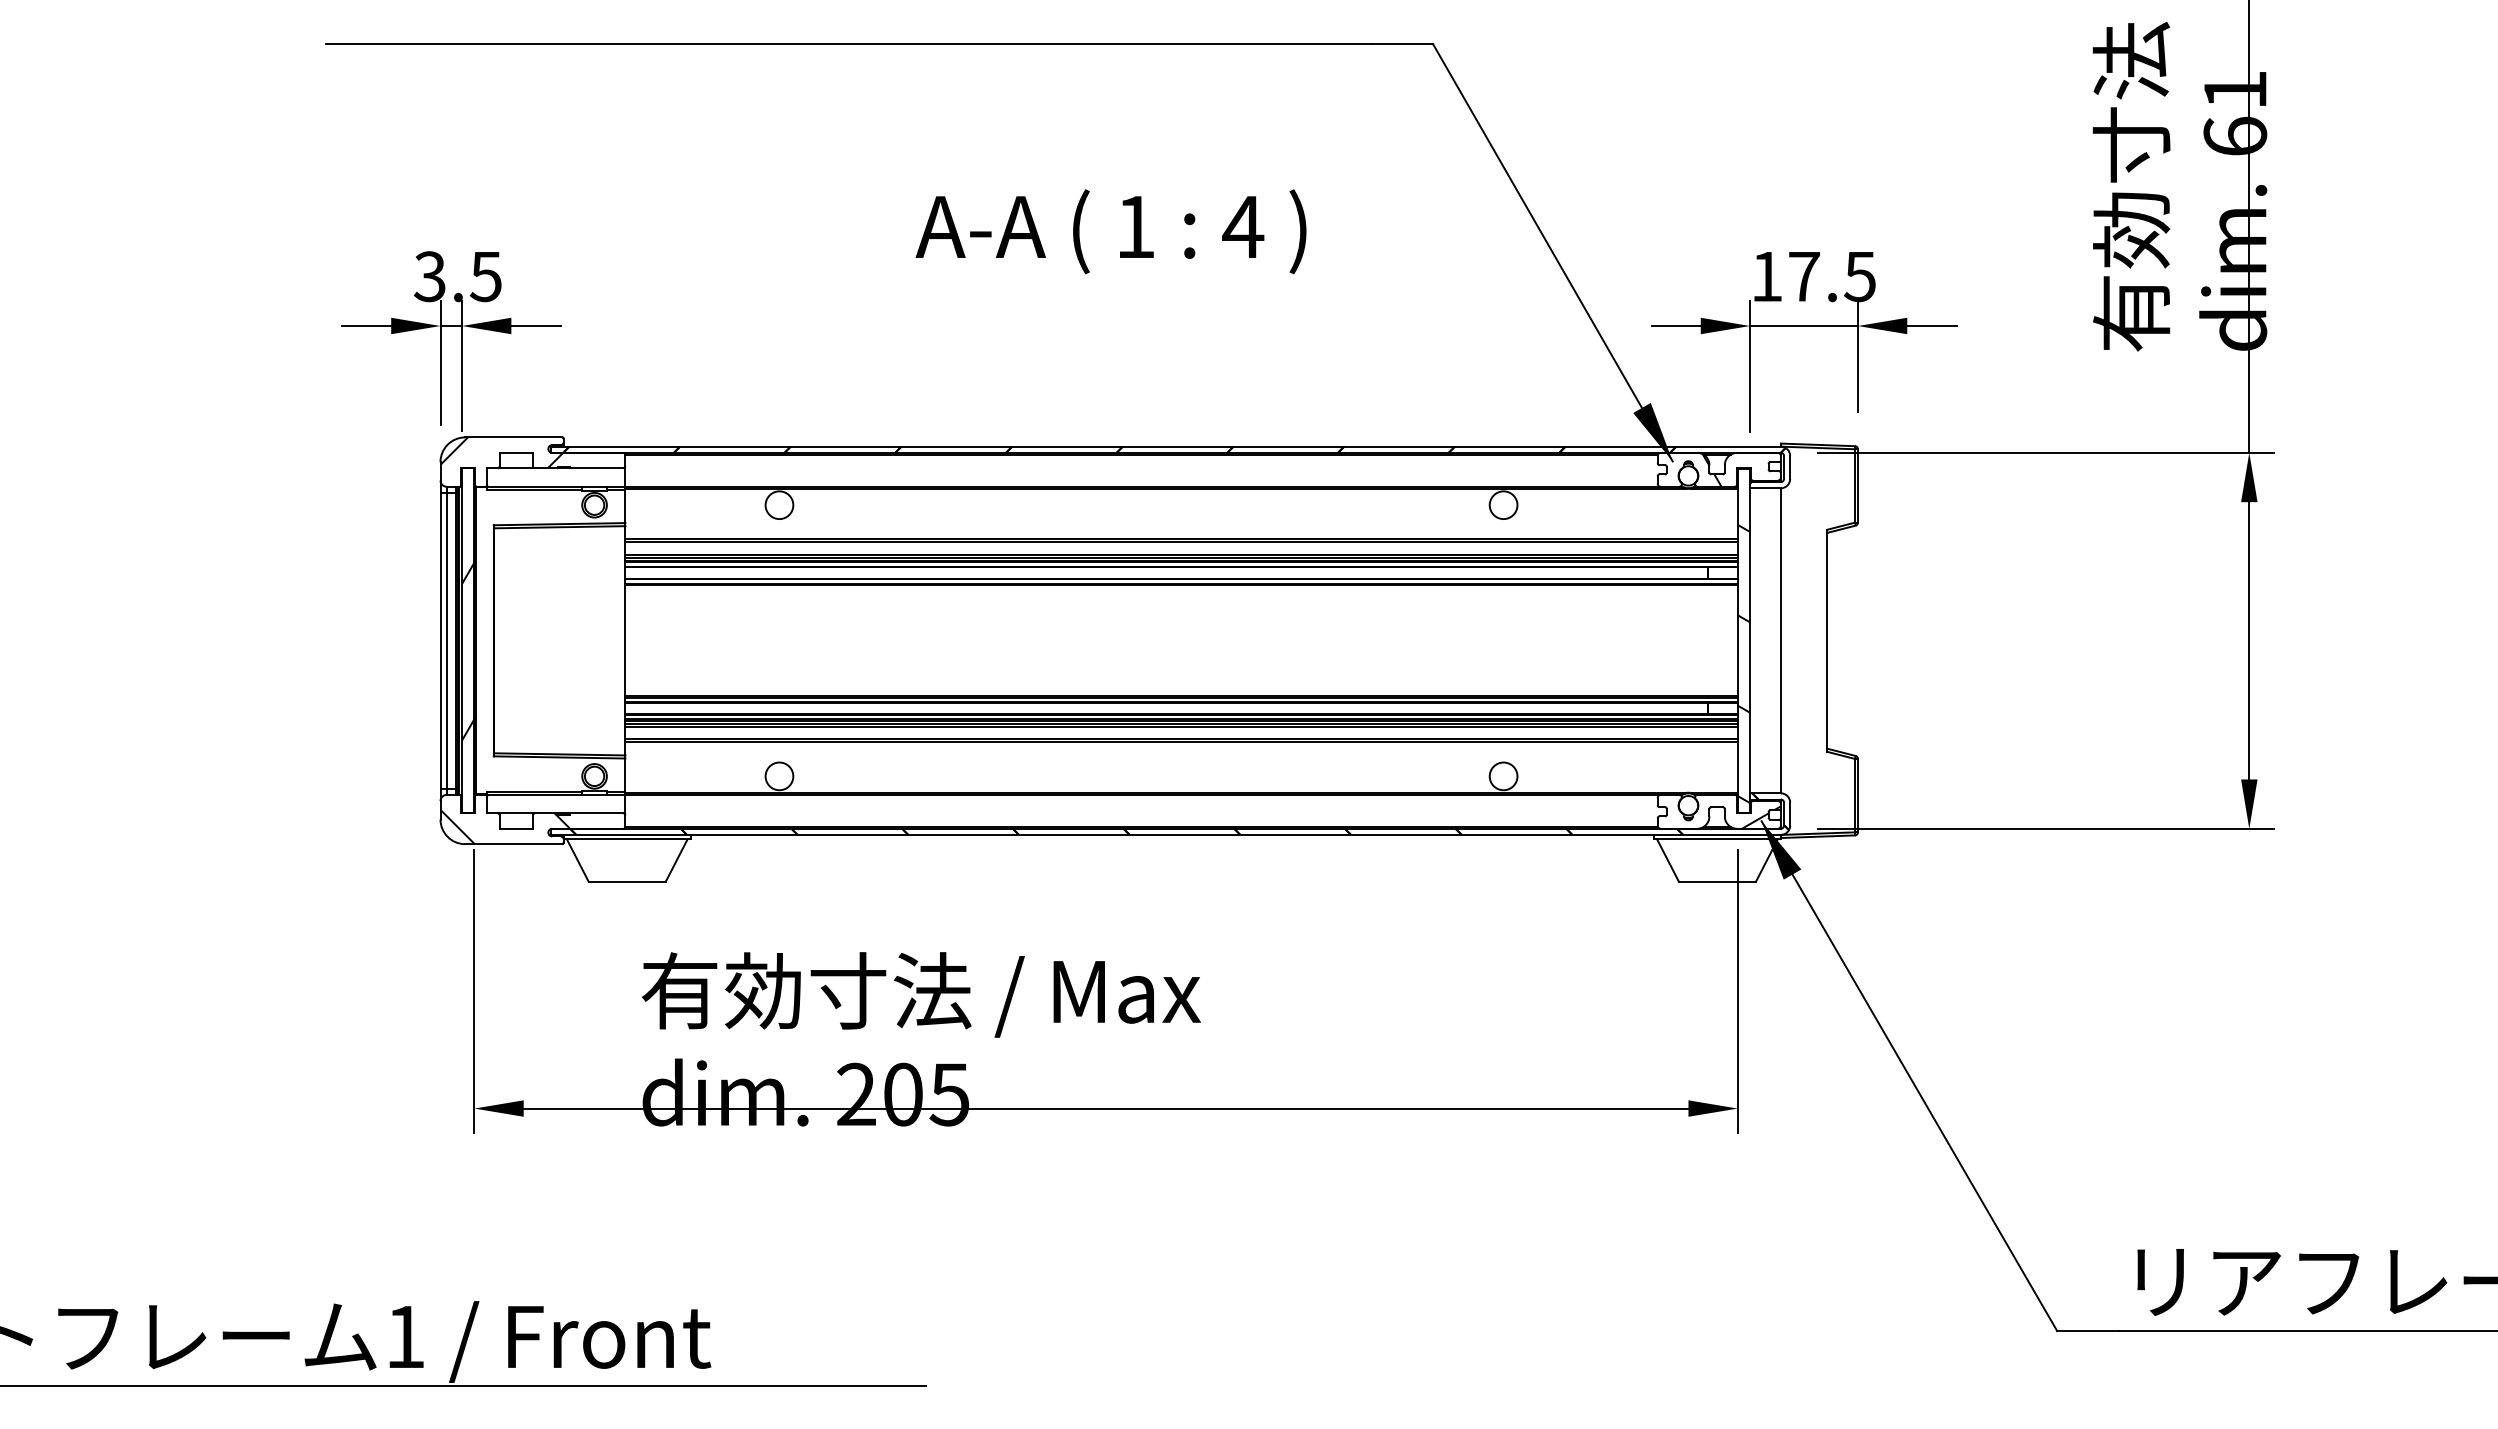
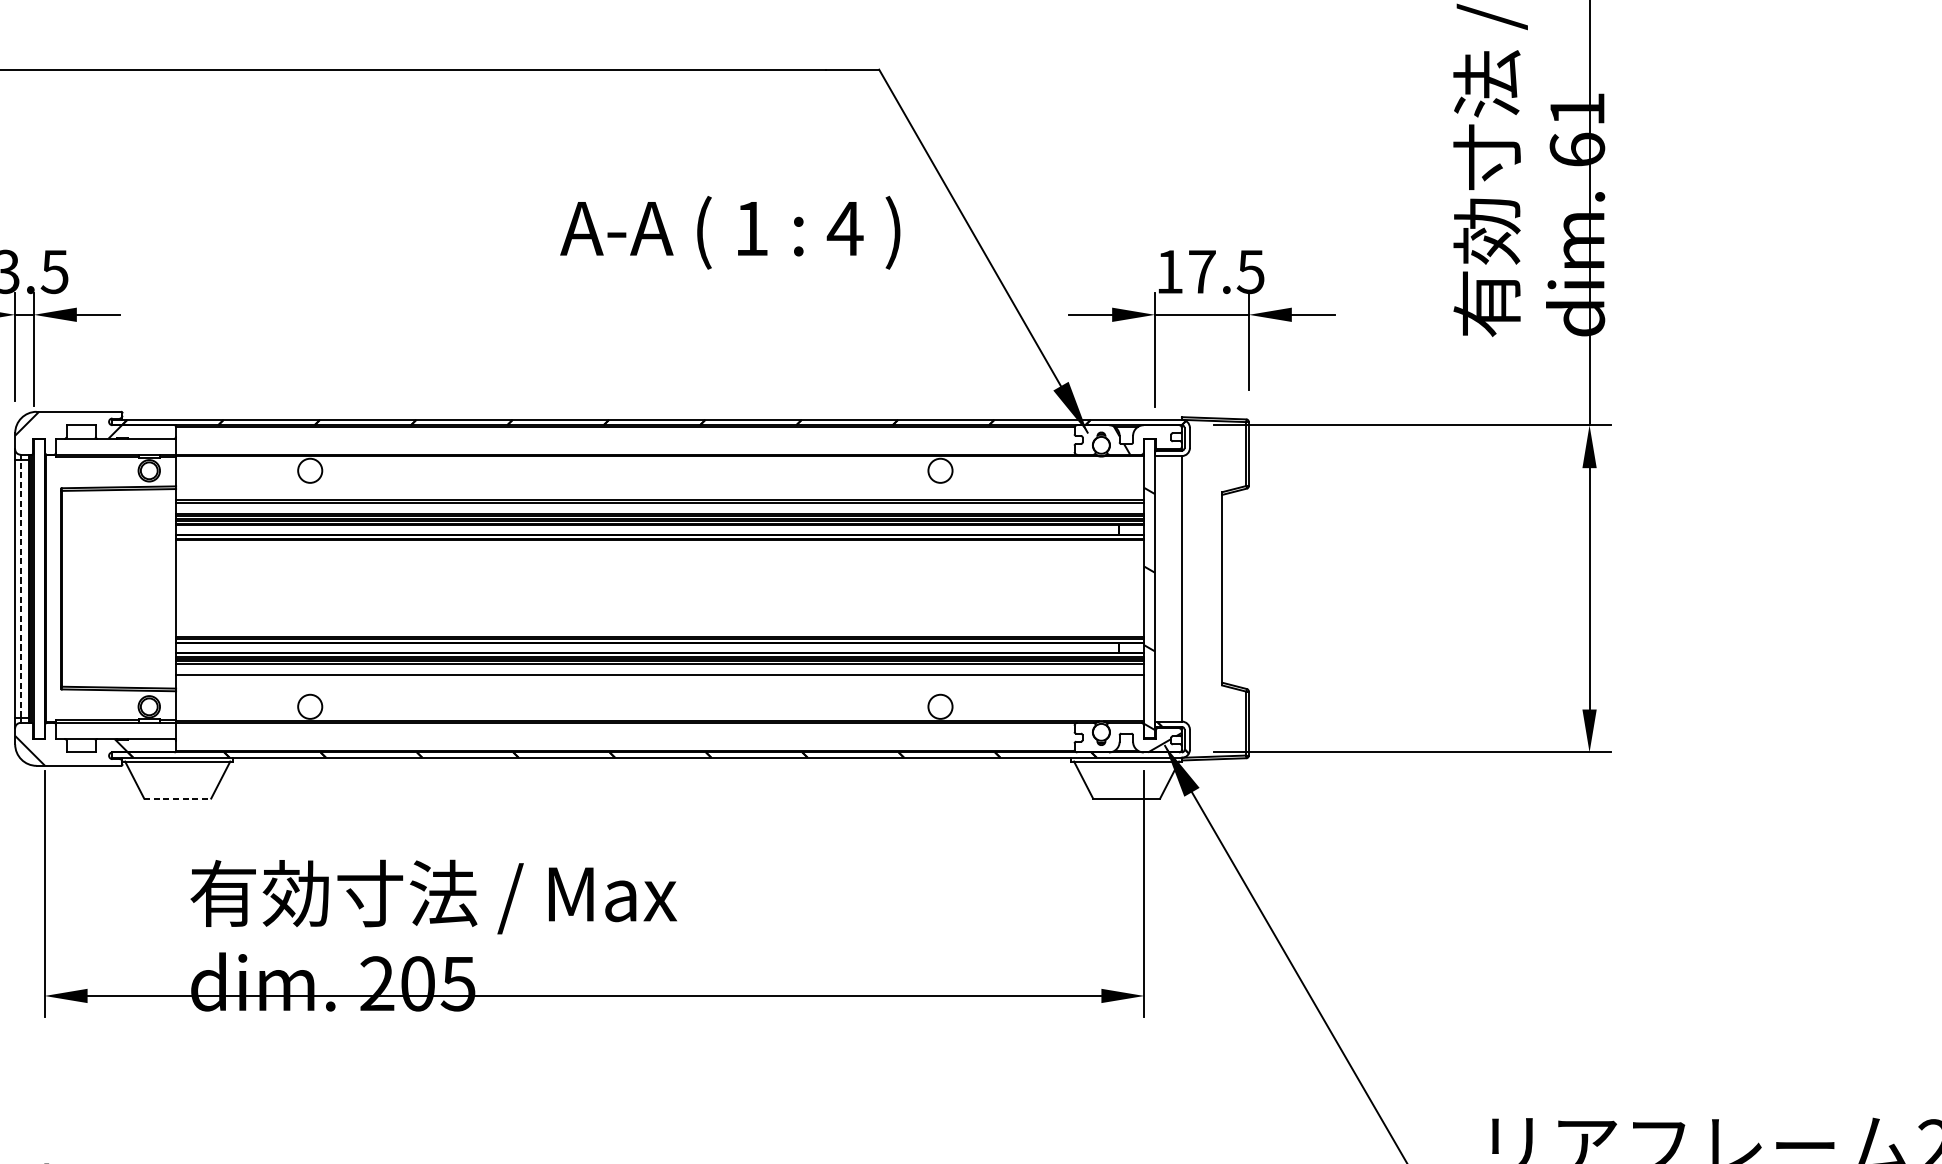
text: (1110, 231) -> (729, 232), moved
line: (446, 640) -> (20, 588), solid -> dashed
hatch: (468, 651) -> (39, 598), removed
line: (1181, 742) -> (660, 677), removed
line: (627, 881) -> (177, 798), solid -> dashed

